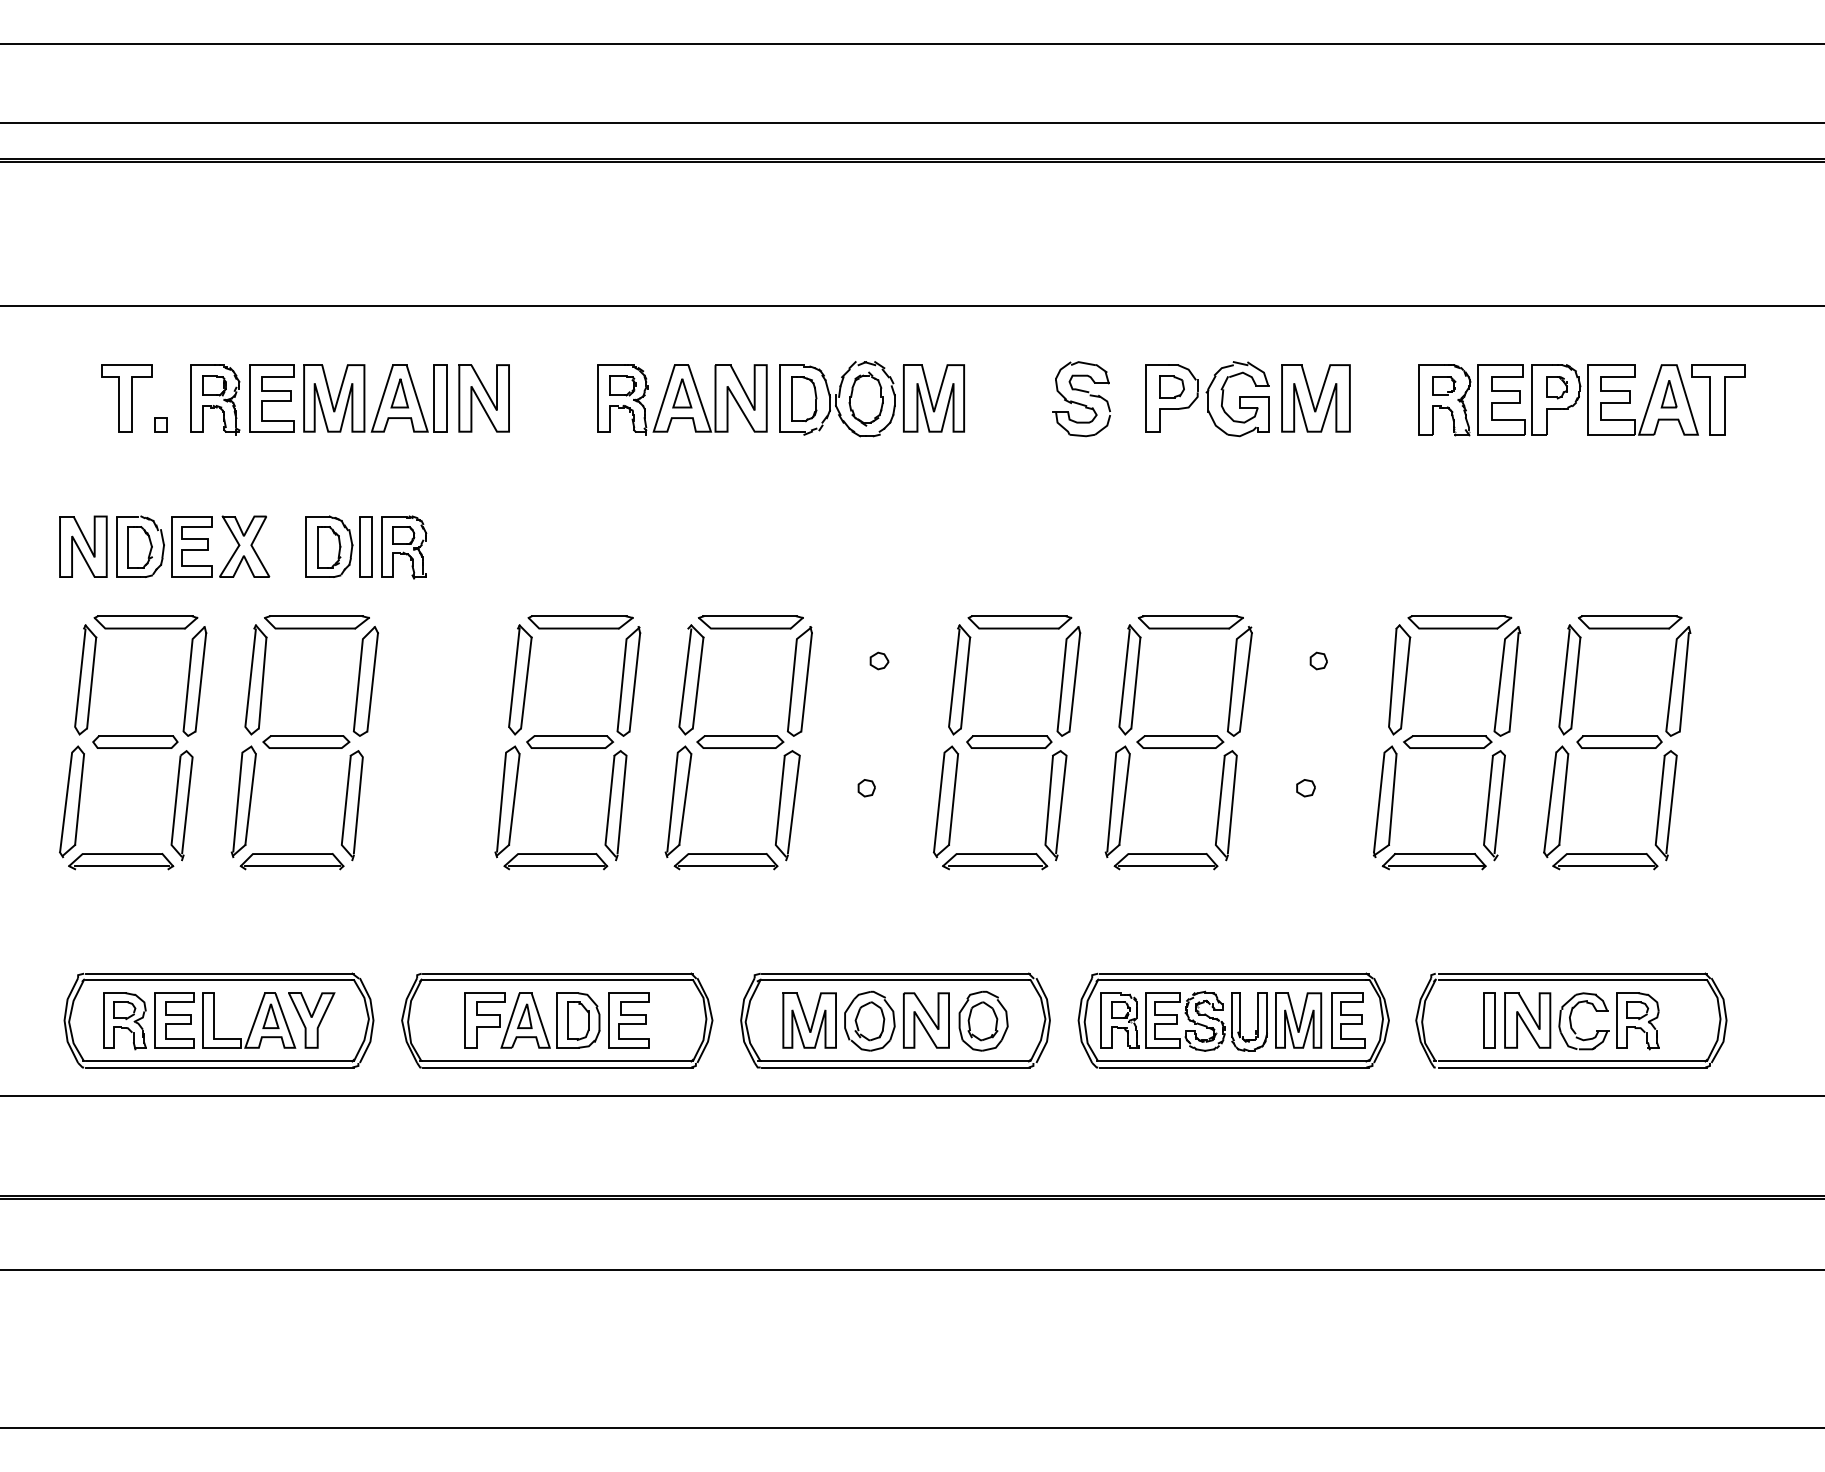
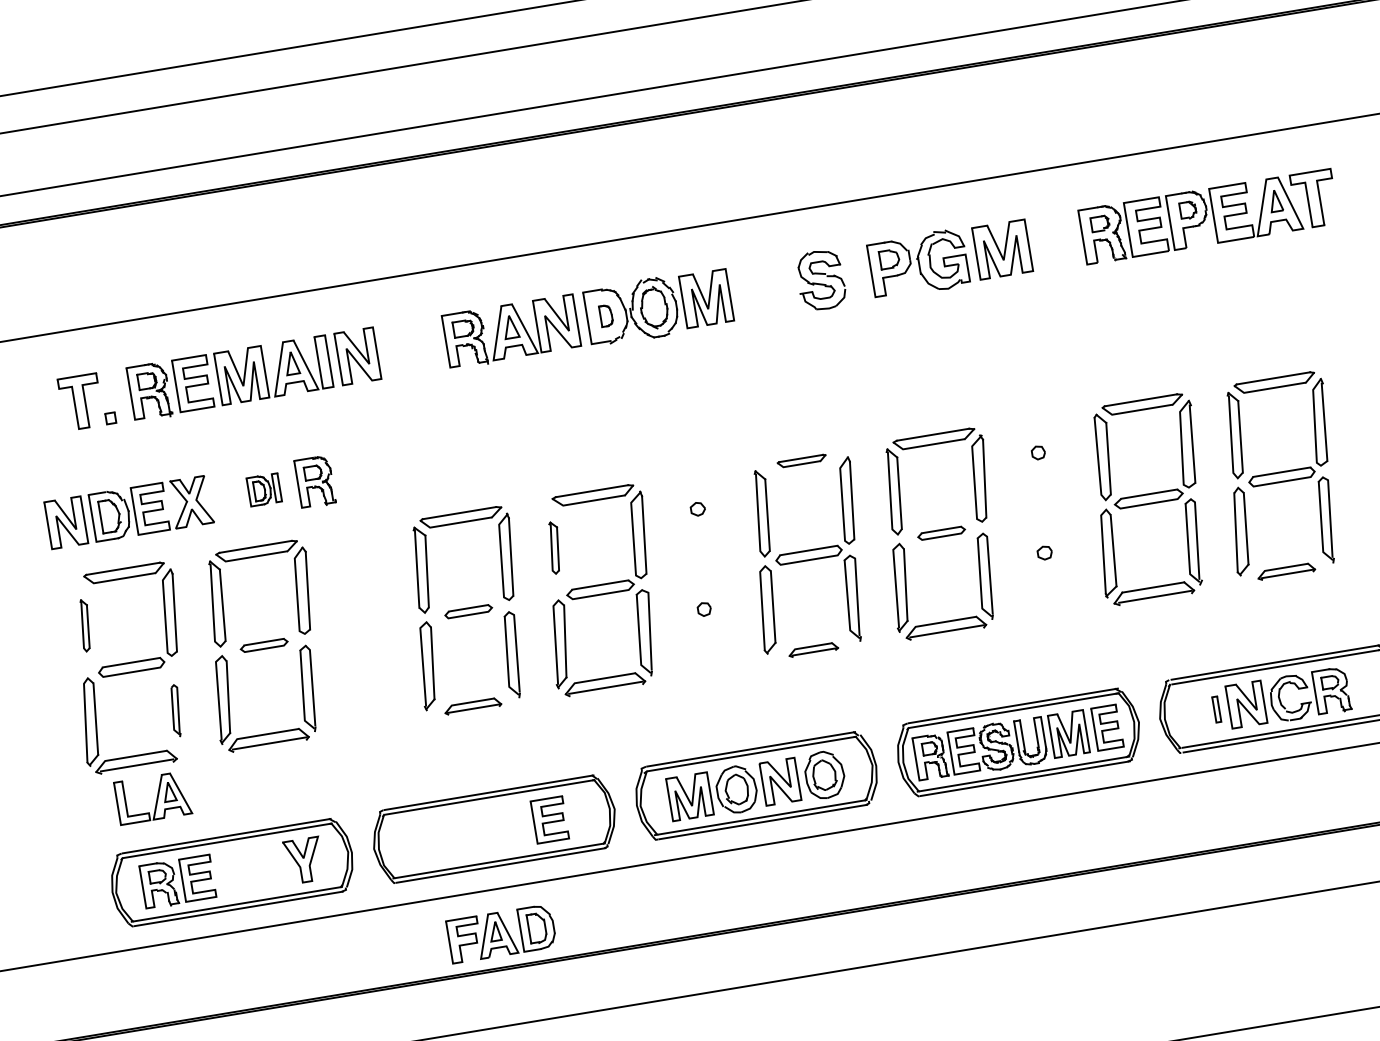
part: (804, 399) -> (606, 316), size x0.6
part: (338, 546) -> (264, 489), size x0.6
part: (1019, 622) -> (801, 461), size x0.6
part: (85, 679) -> (84, 625), size x0.6
part: (691, 679) -> (554, 547), size x0.6
part: (306, 741) -> (264, 645), size x0.7
part: (570, 741) -> (468, 611), size x0.7
part: (1180, 741) -> (941, 532), size x0.7
part: (181, 805) -> (175, 710), size x0.6
part: (555, 861) -> (472, 706), size x0.7
part: (995, 861) -> (813, 649), size x0.6
part: (1605, 861) -> (1286, 571), size x0.7
part: (249, 1020) -> (153, 797), moved
part: (532, 1020) -> (501, 933), moved
part: (1489, 1020) -> (1216, 709), size x0.6

